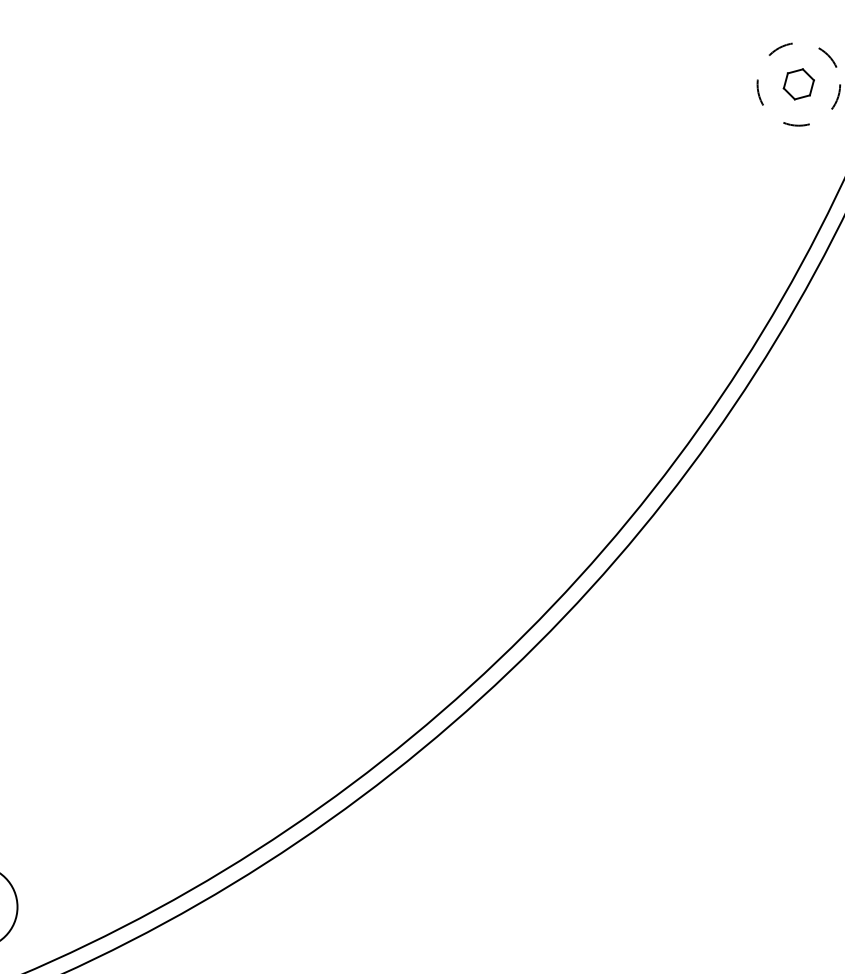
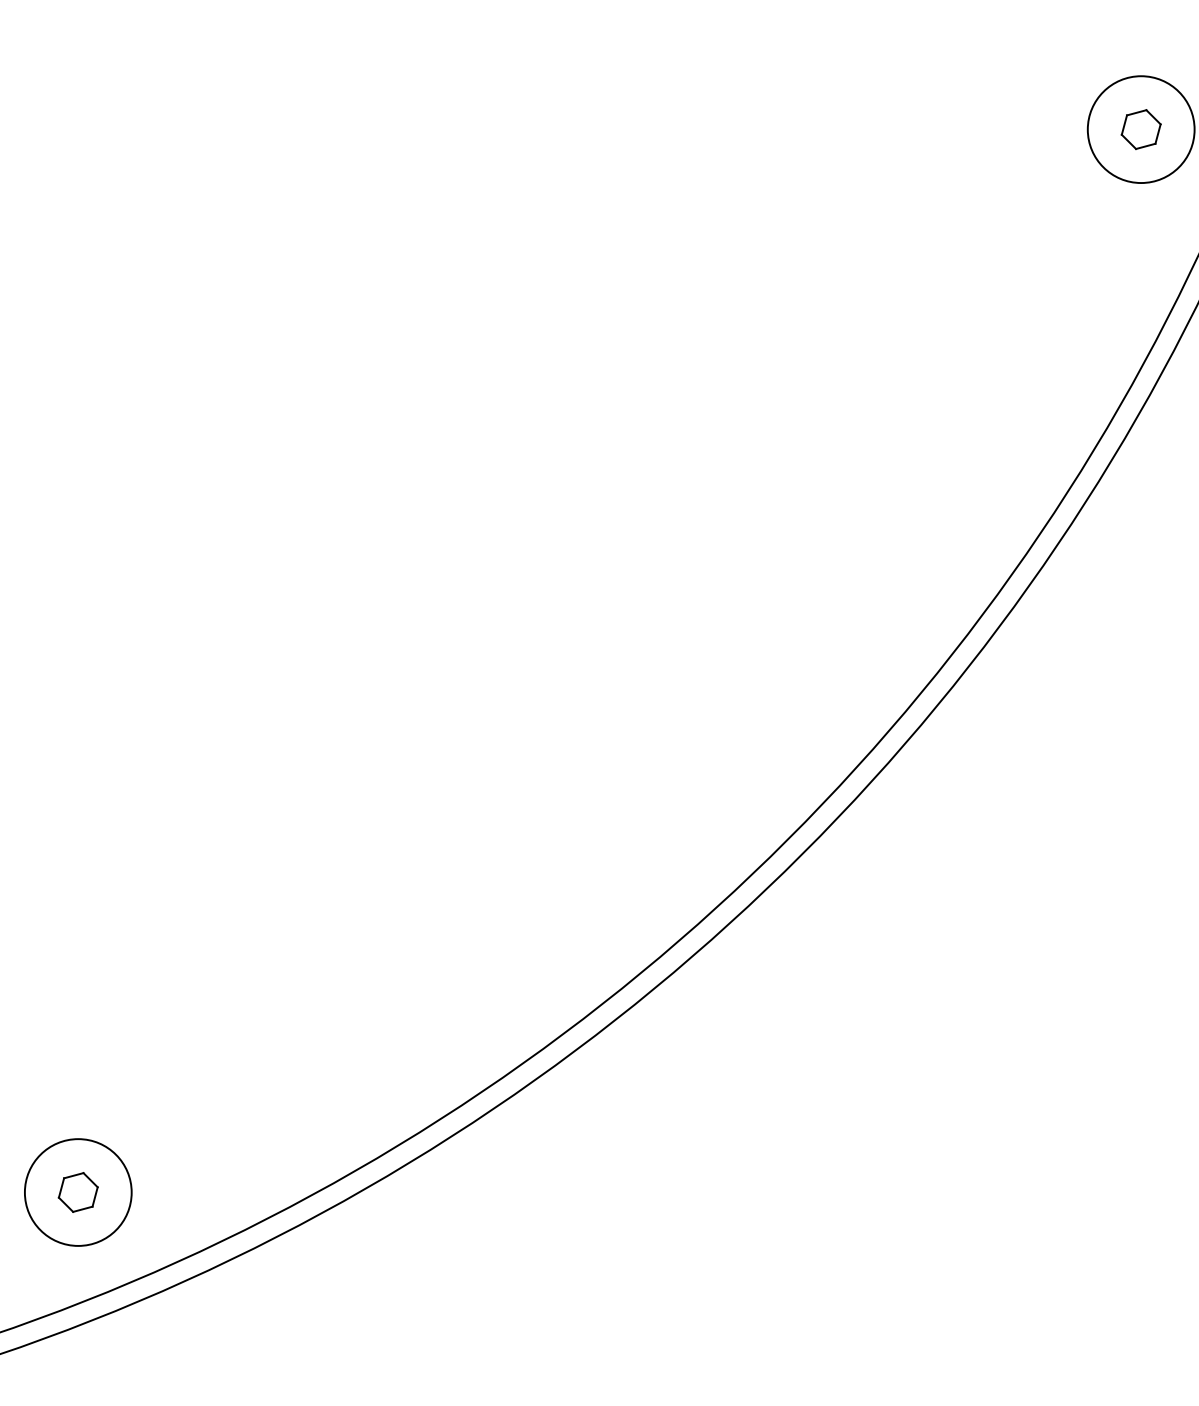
circle: (798, 84) -> (1140, 129), dashed -> solid

